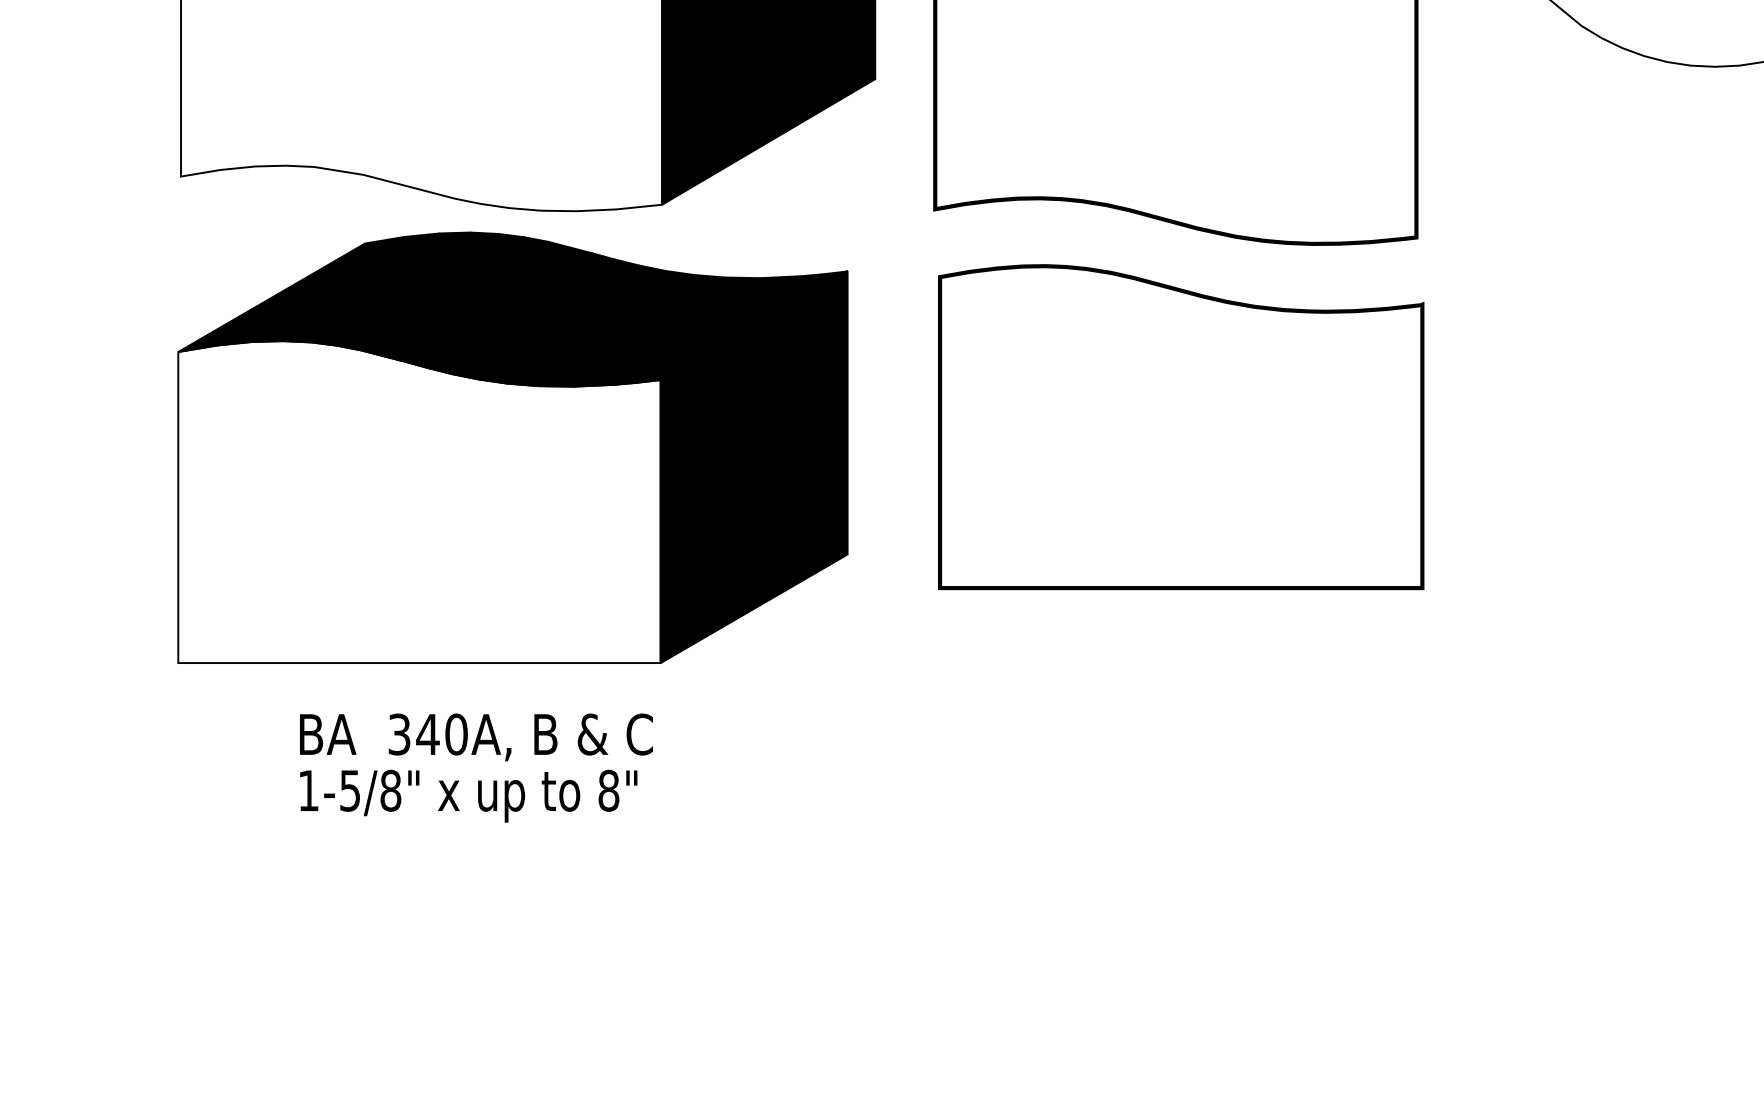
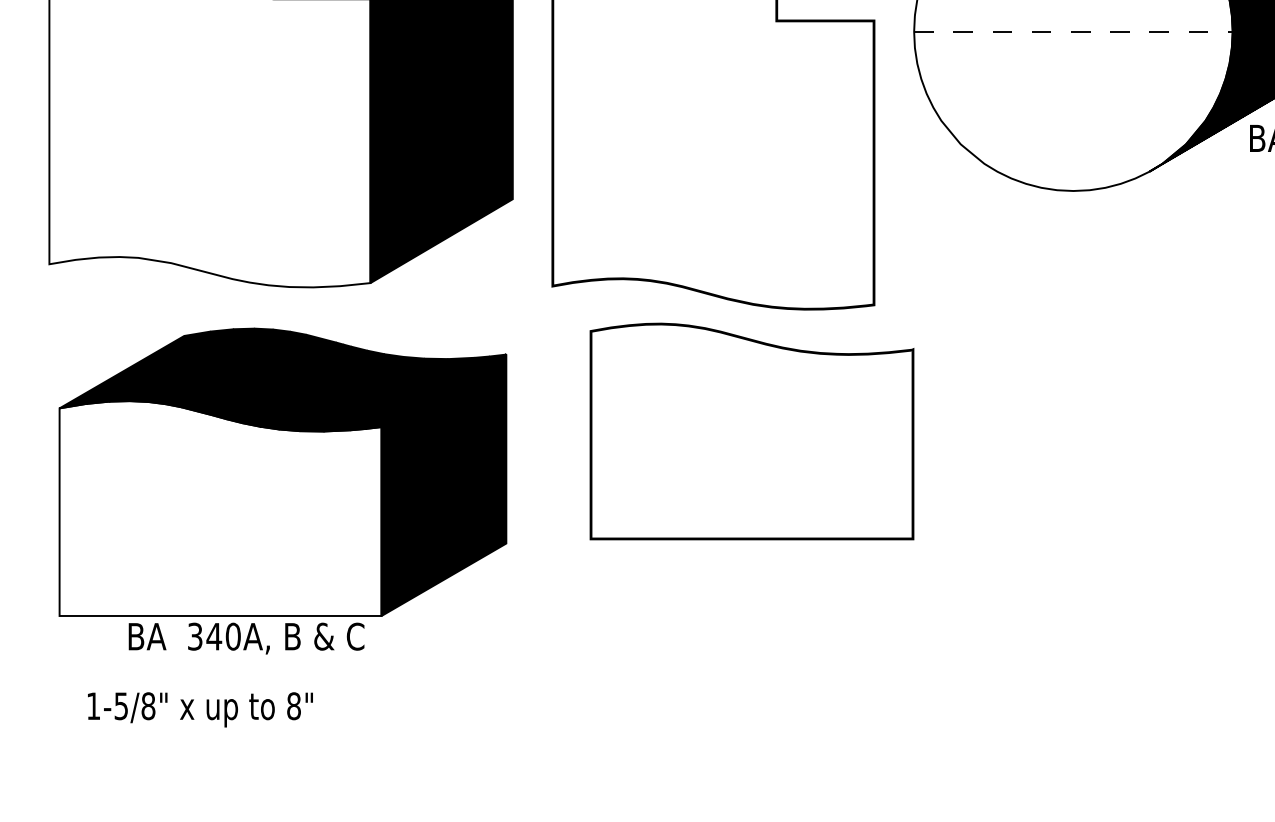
part: (1180, 427) -> (751, 431), moved
part: (512, 446) -> (282, 471), moved
text: (468, 795) -> (200, 709), moved

